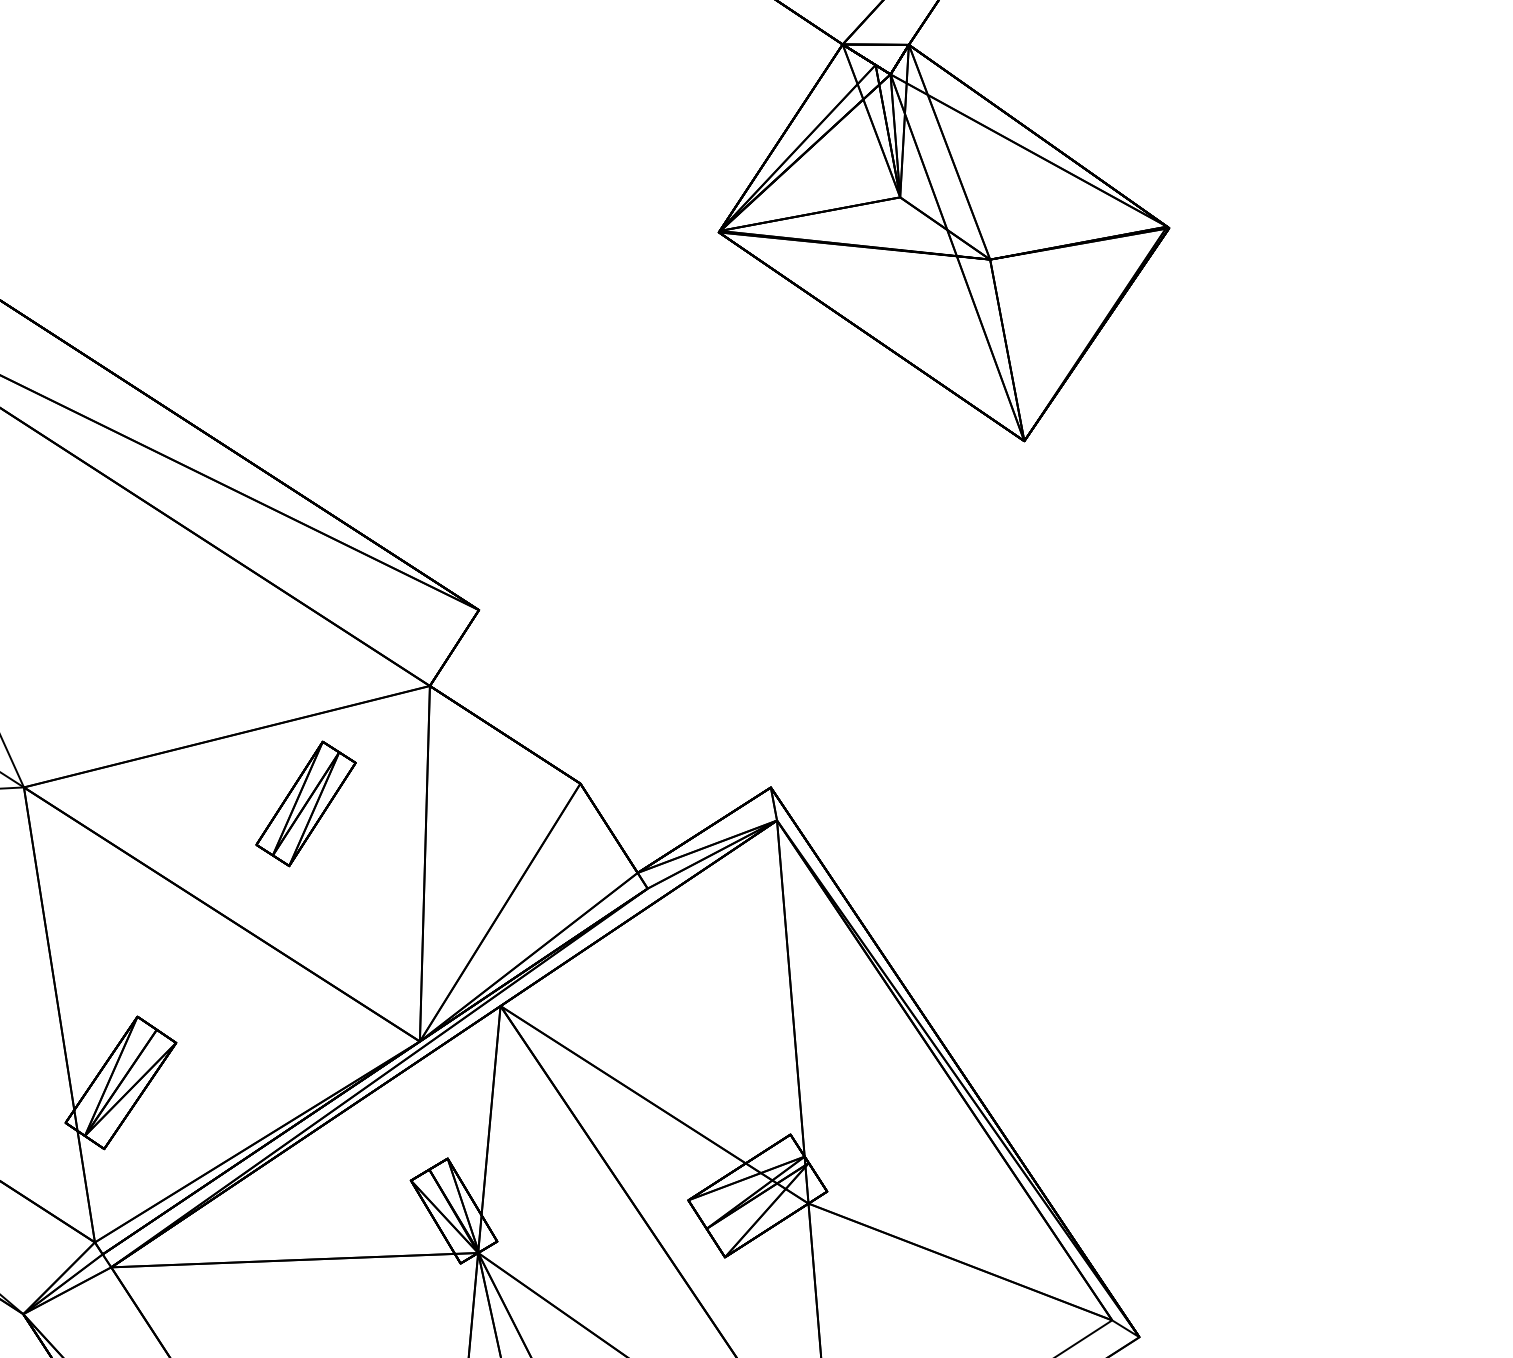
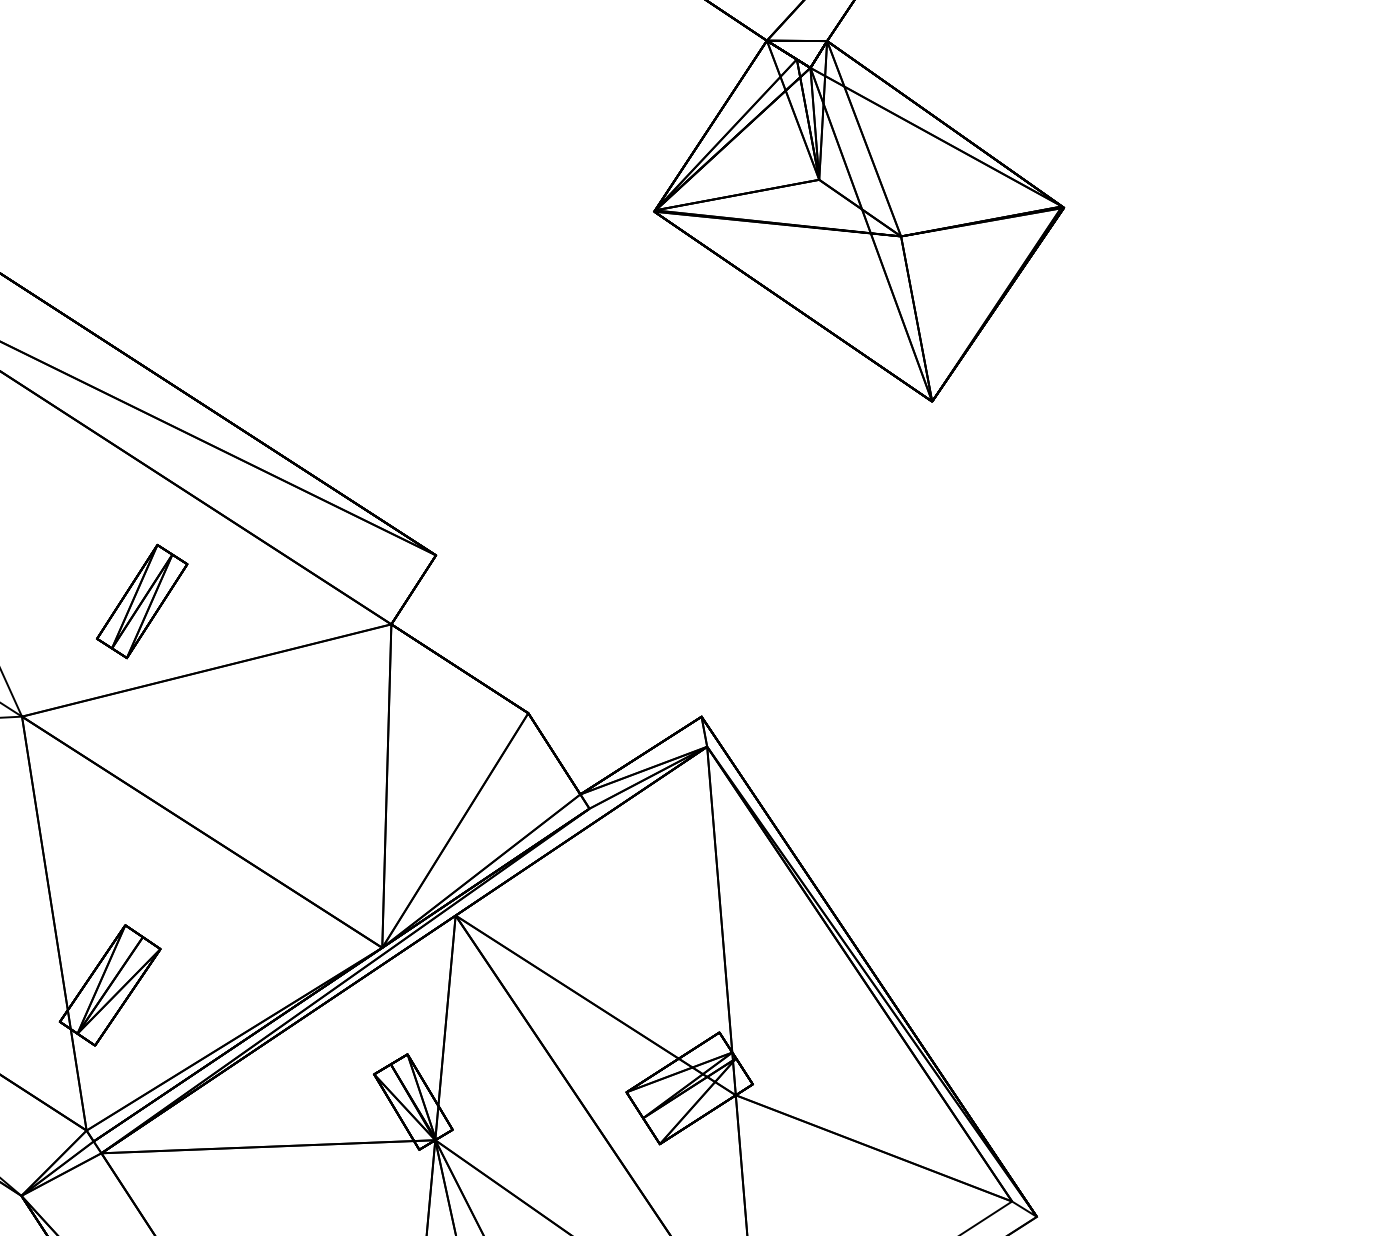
part: (305, 803) -> (141, 601), moved

